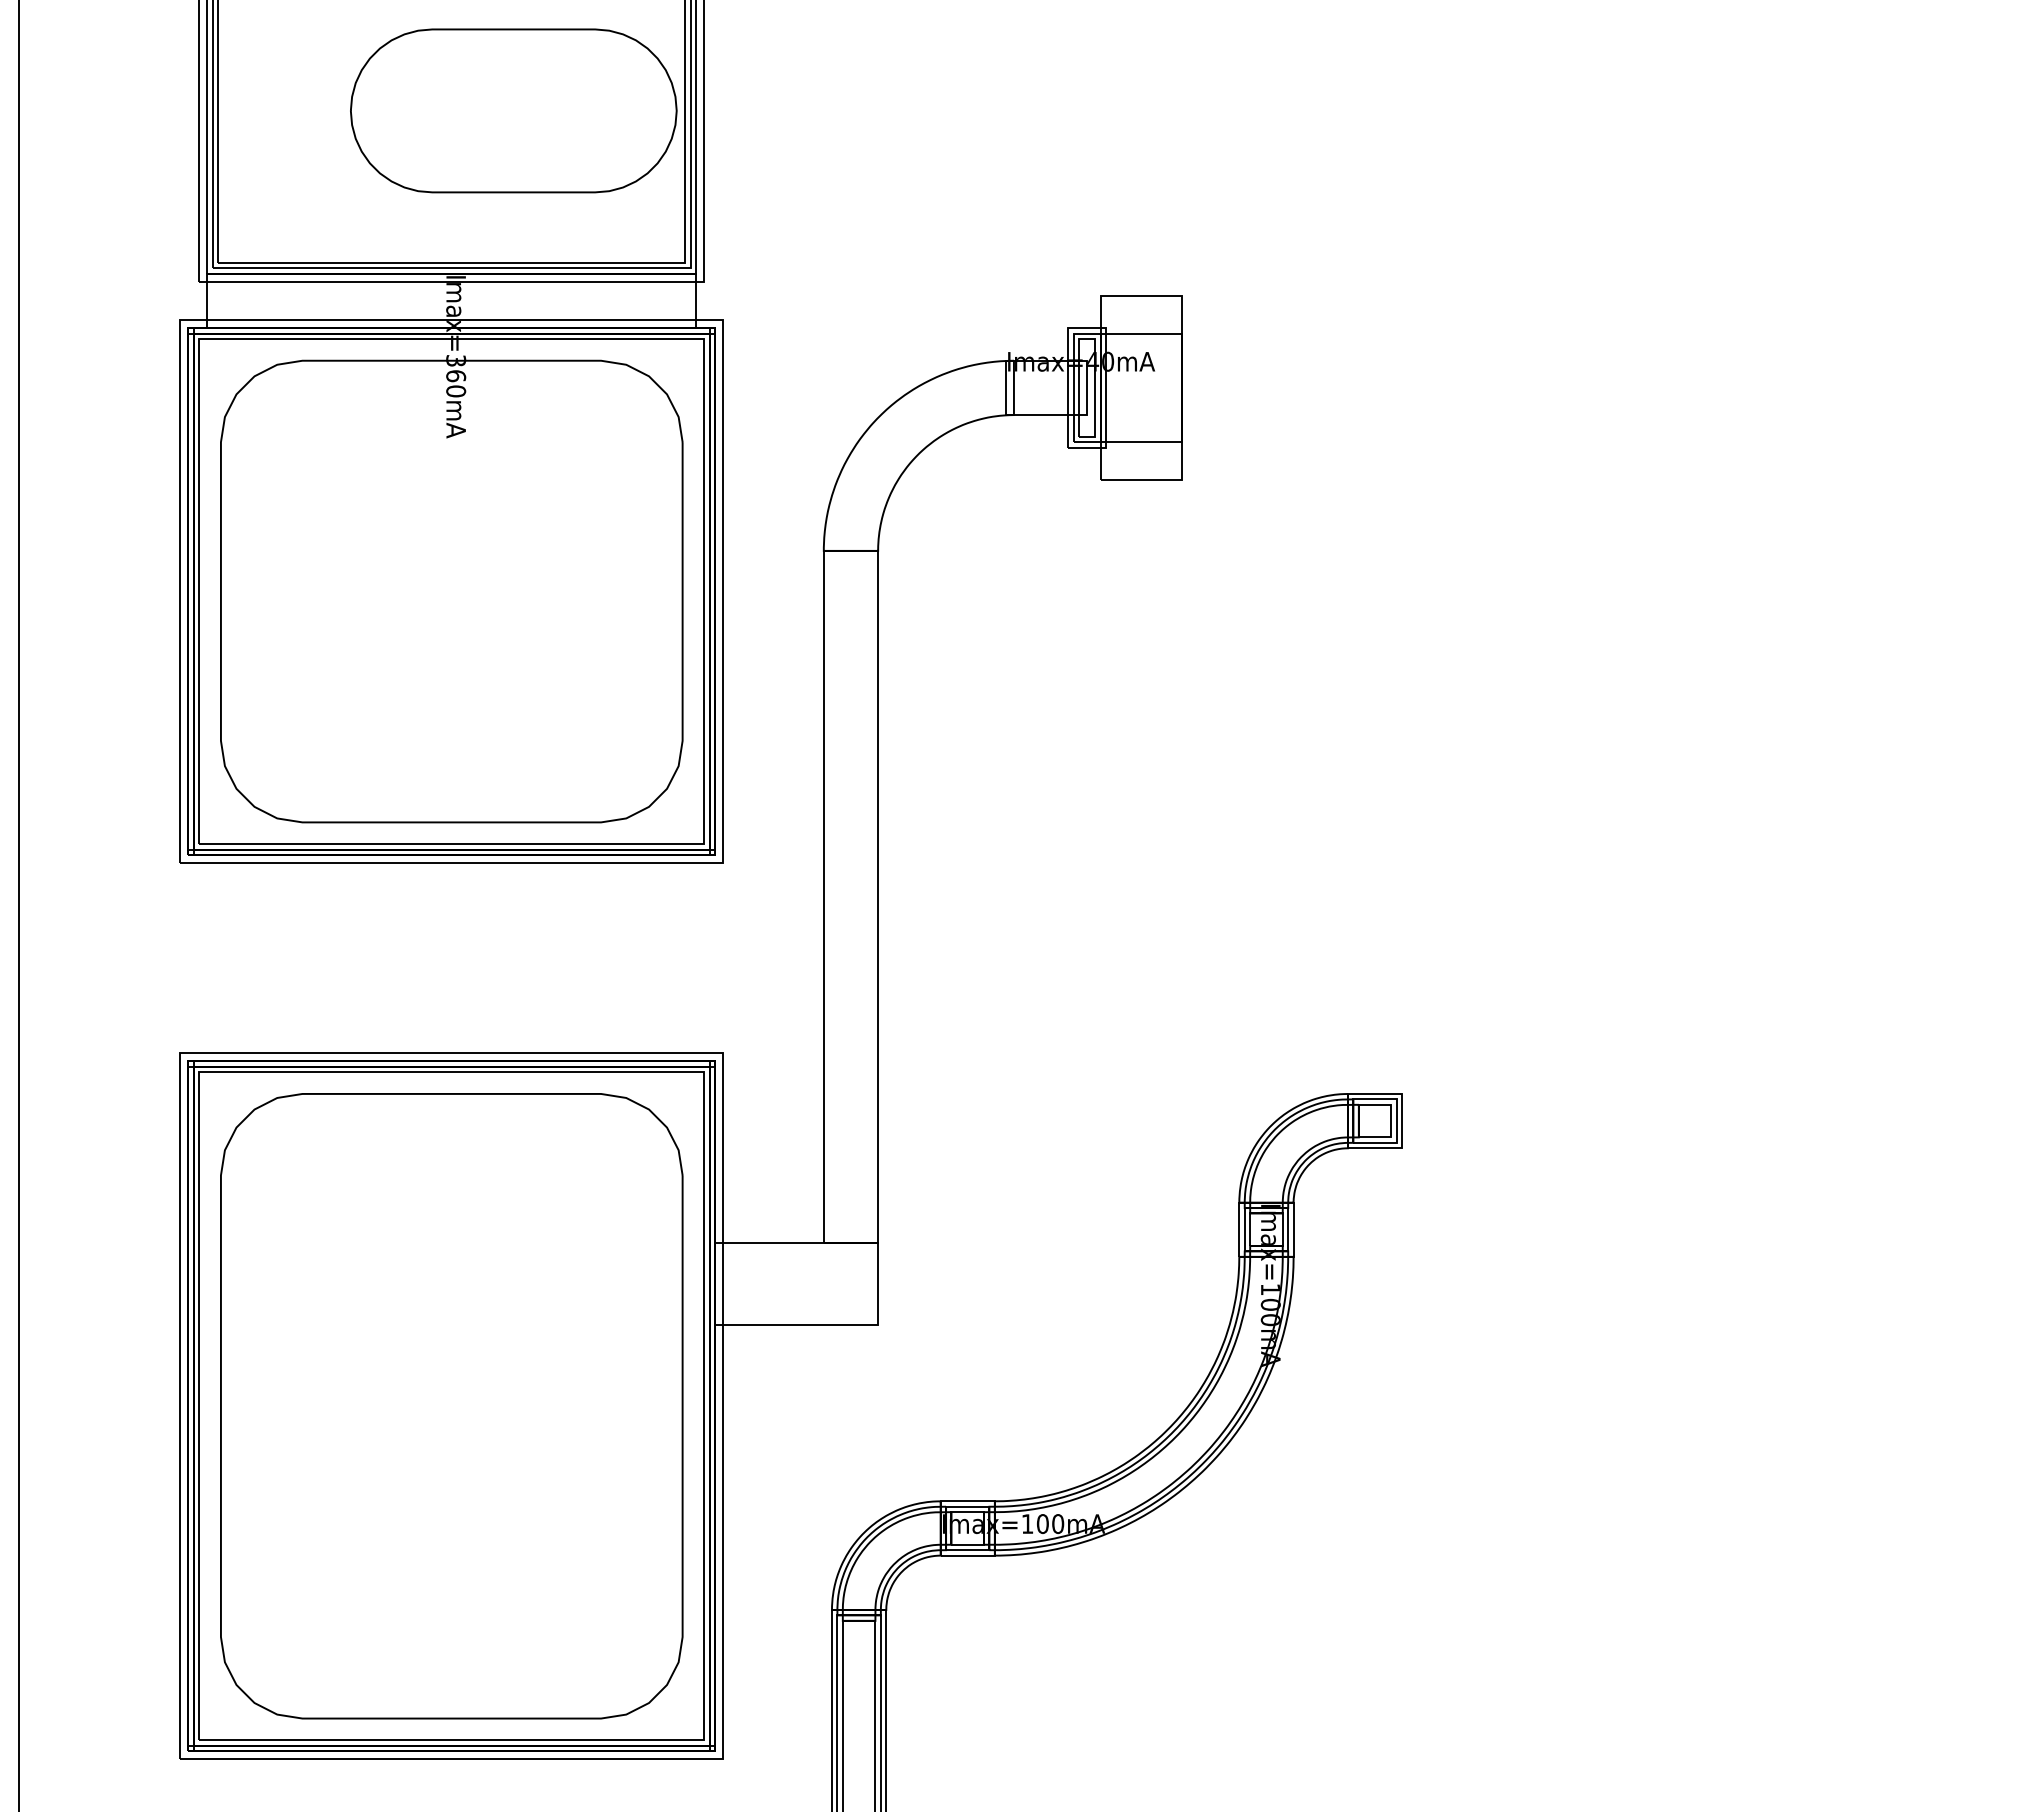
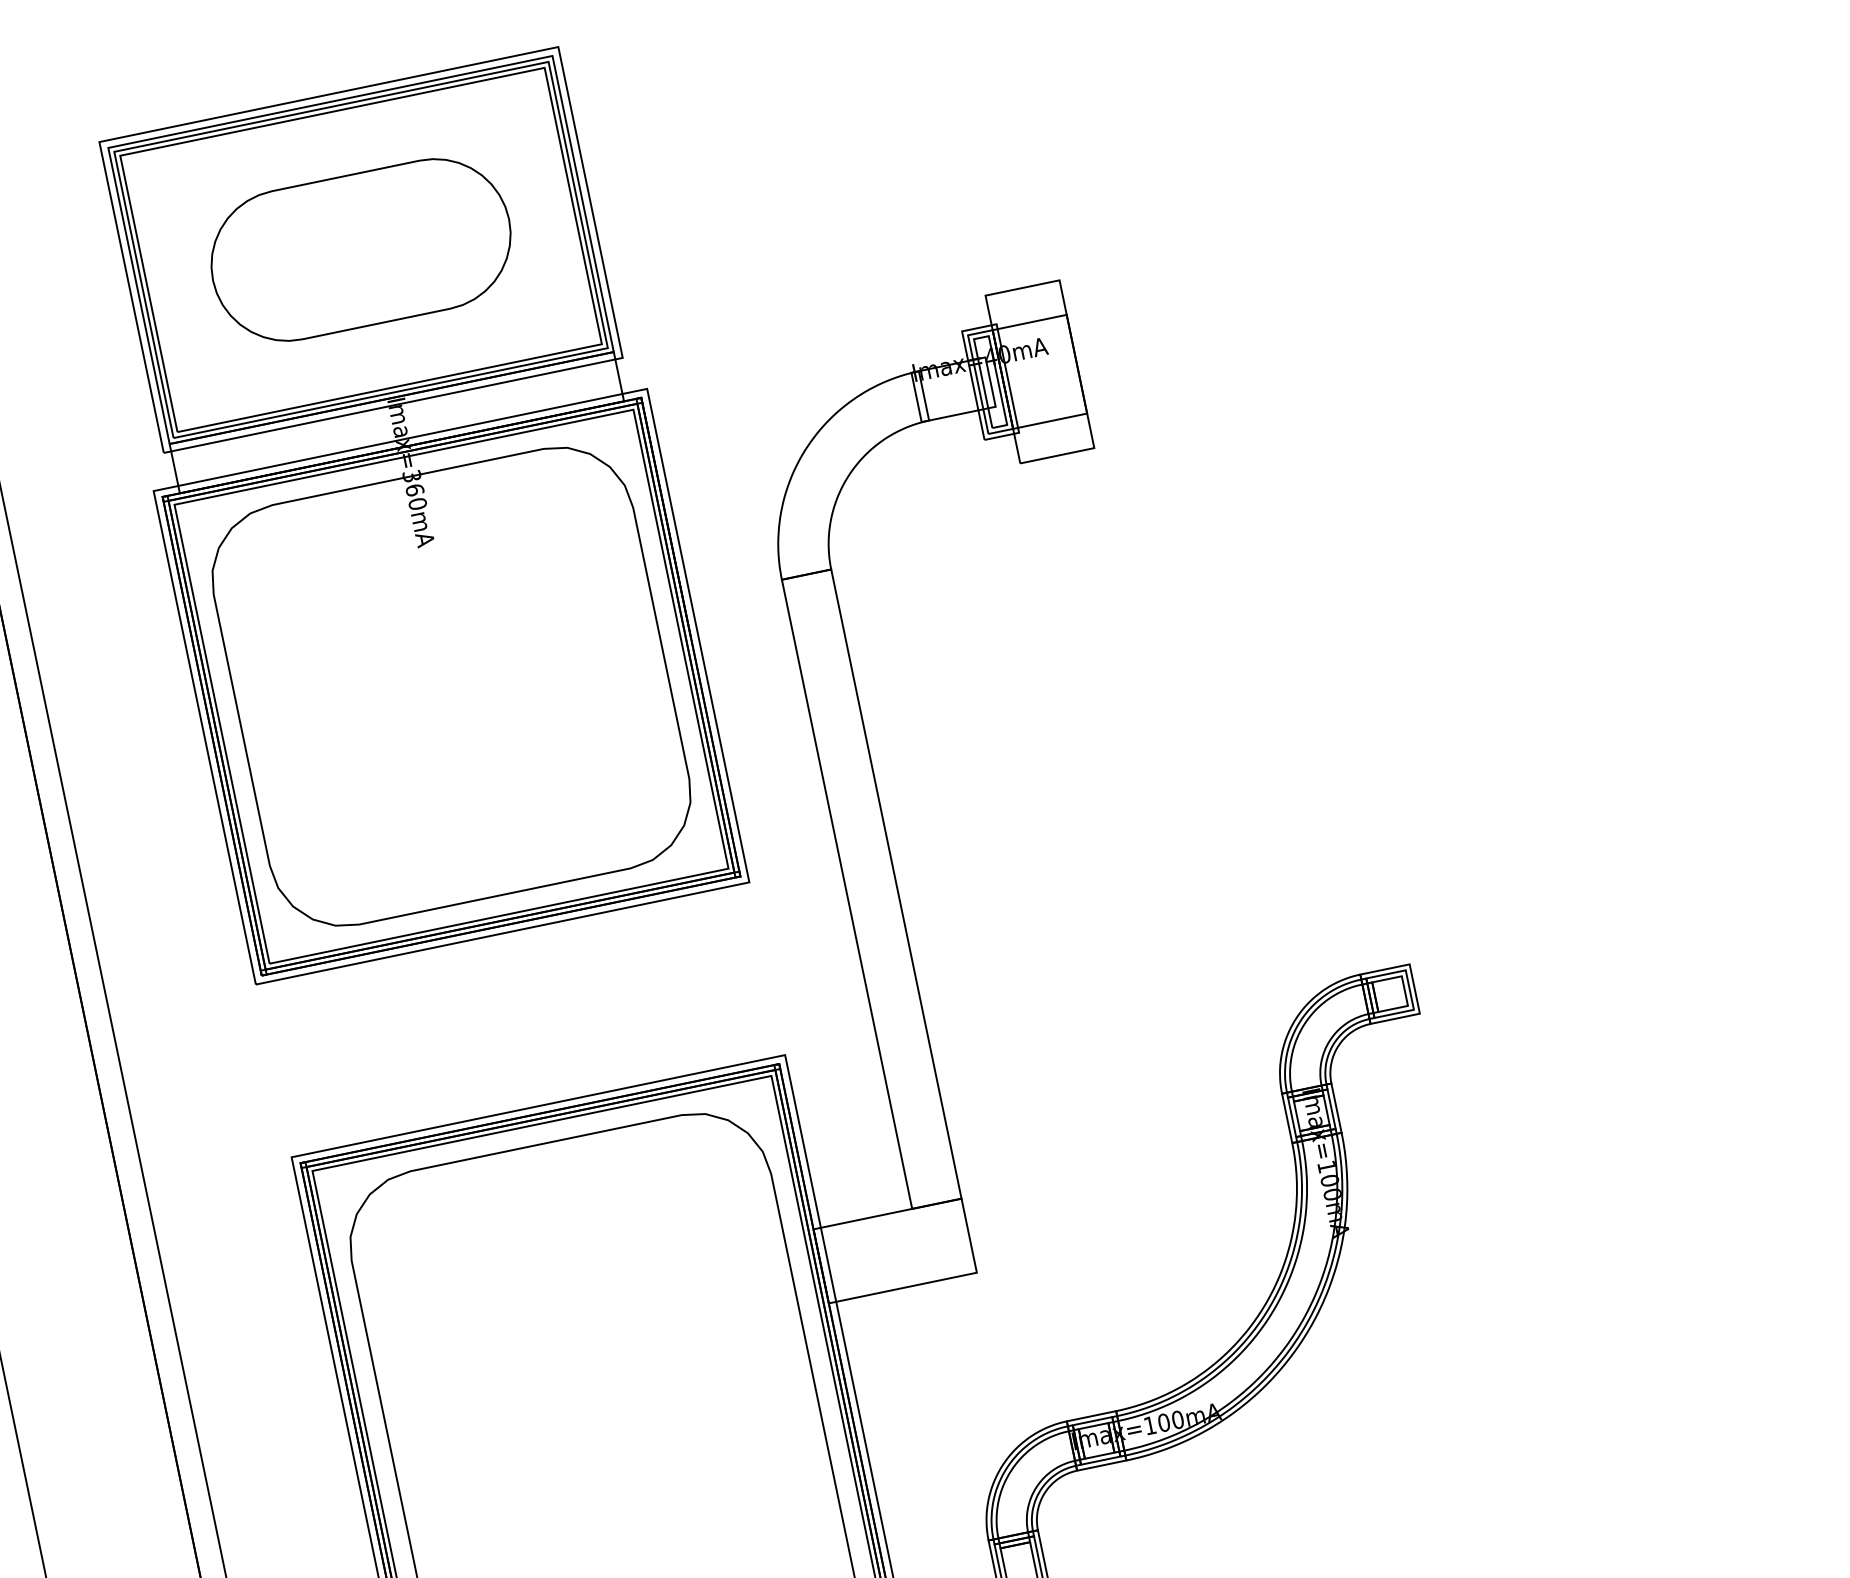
part: (513, 110) -> (360, 249), moved

